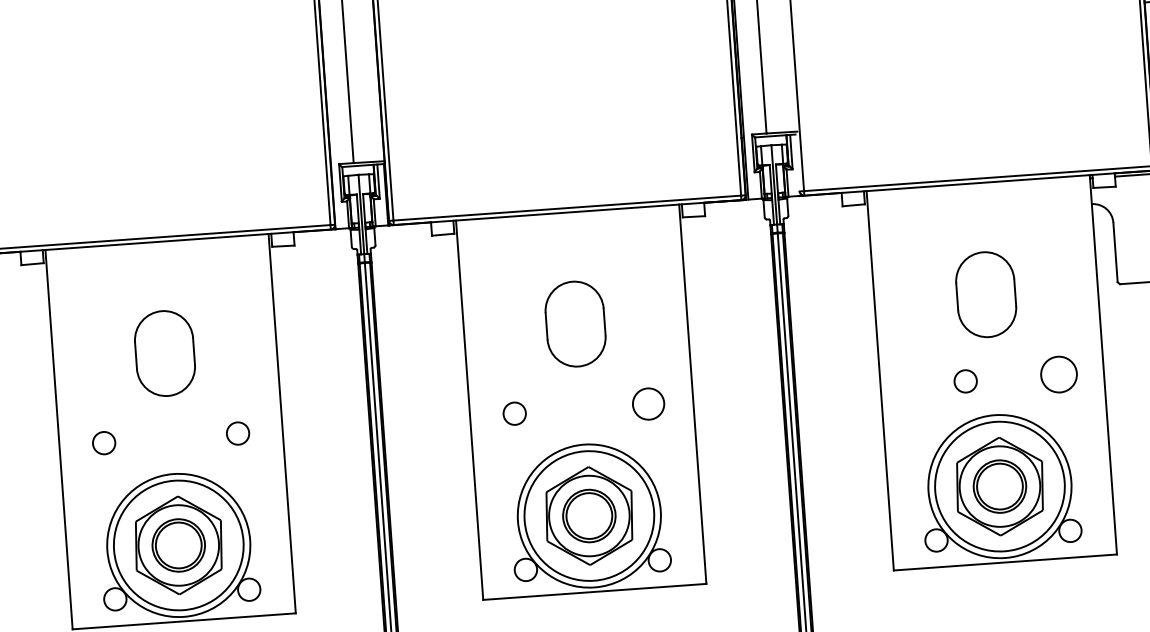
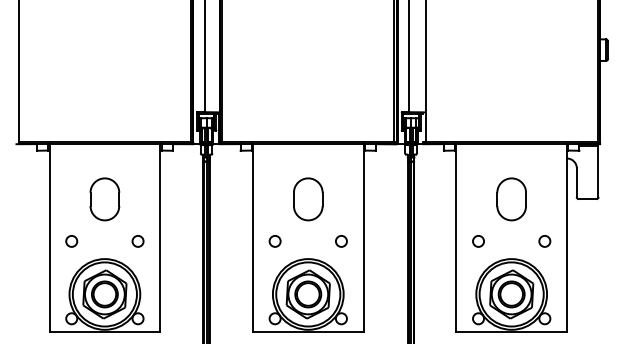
circle: (1058, 374) -> (544, 241), size x0.62
circle: (965, 381) -> (478, 241), moved
circle: (648, 404) -> (341, 241), size x0.71

